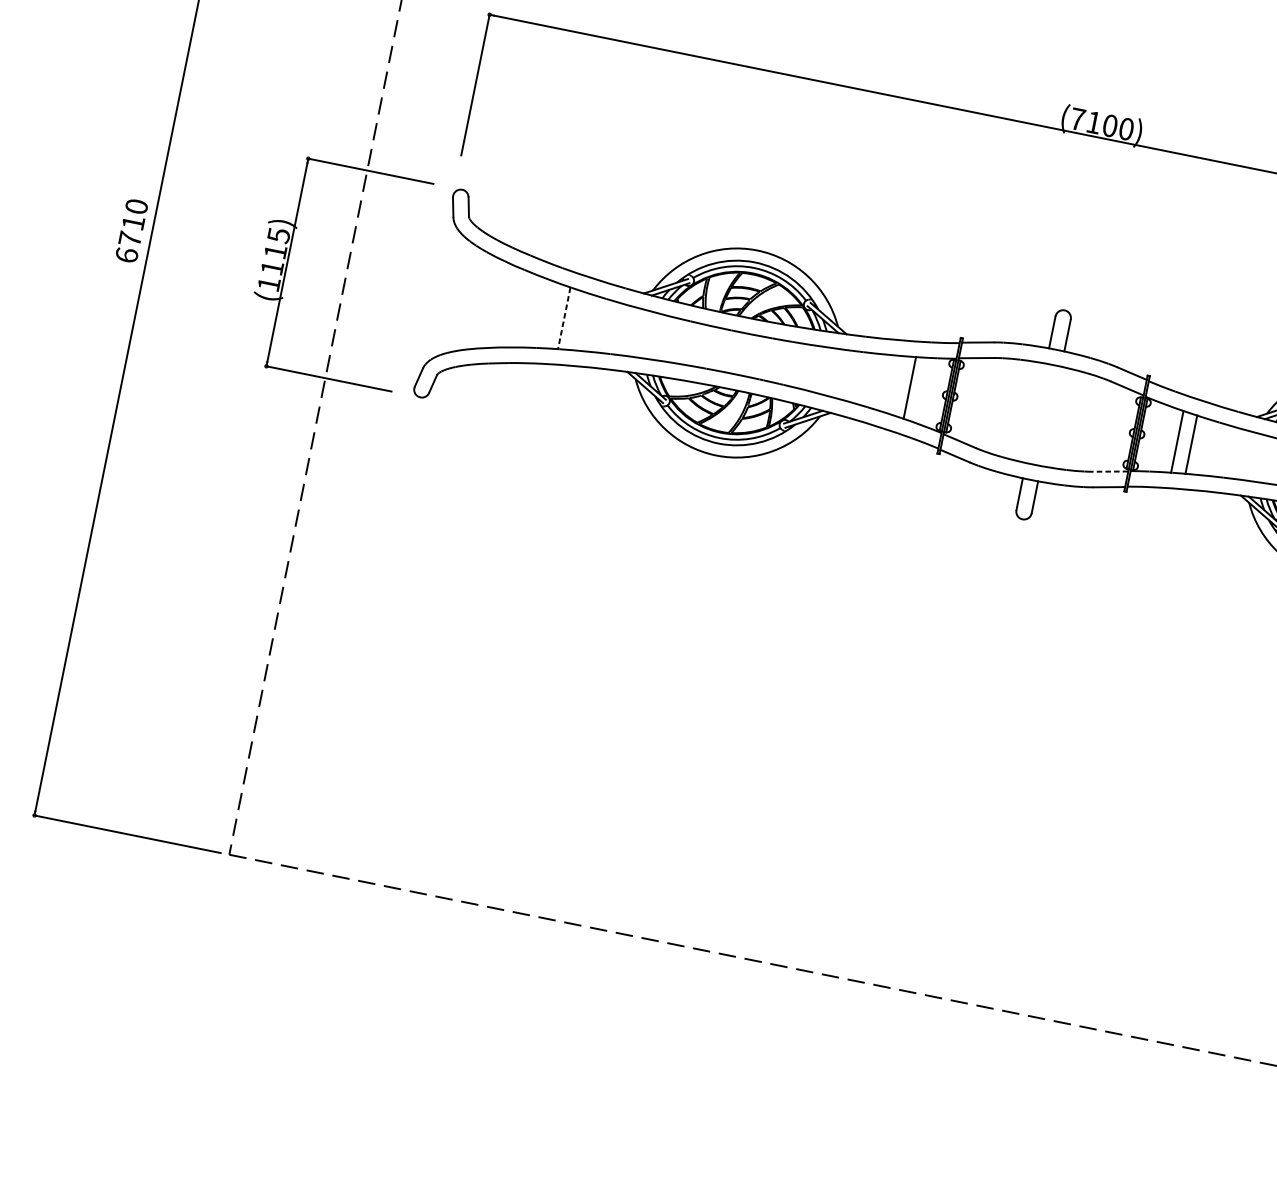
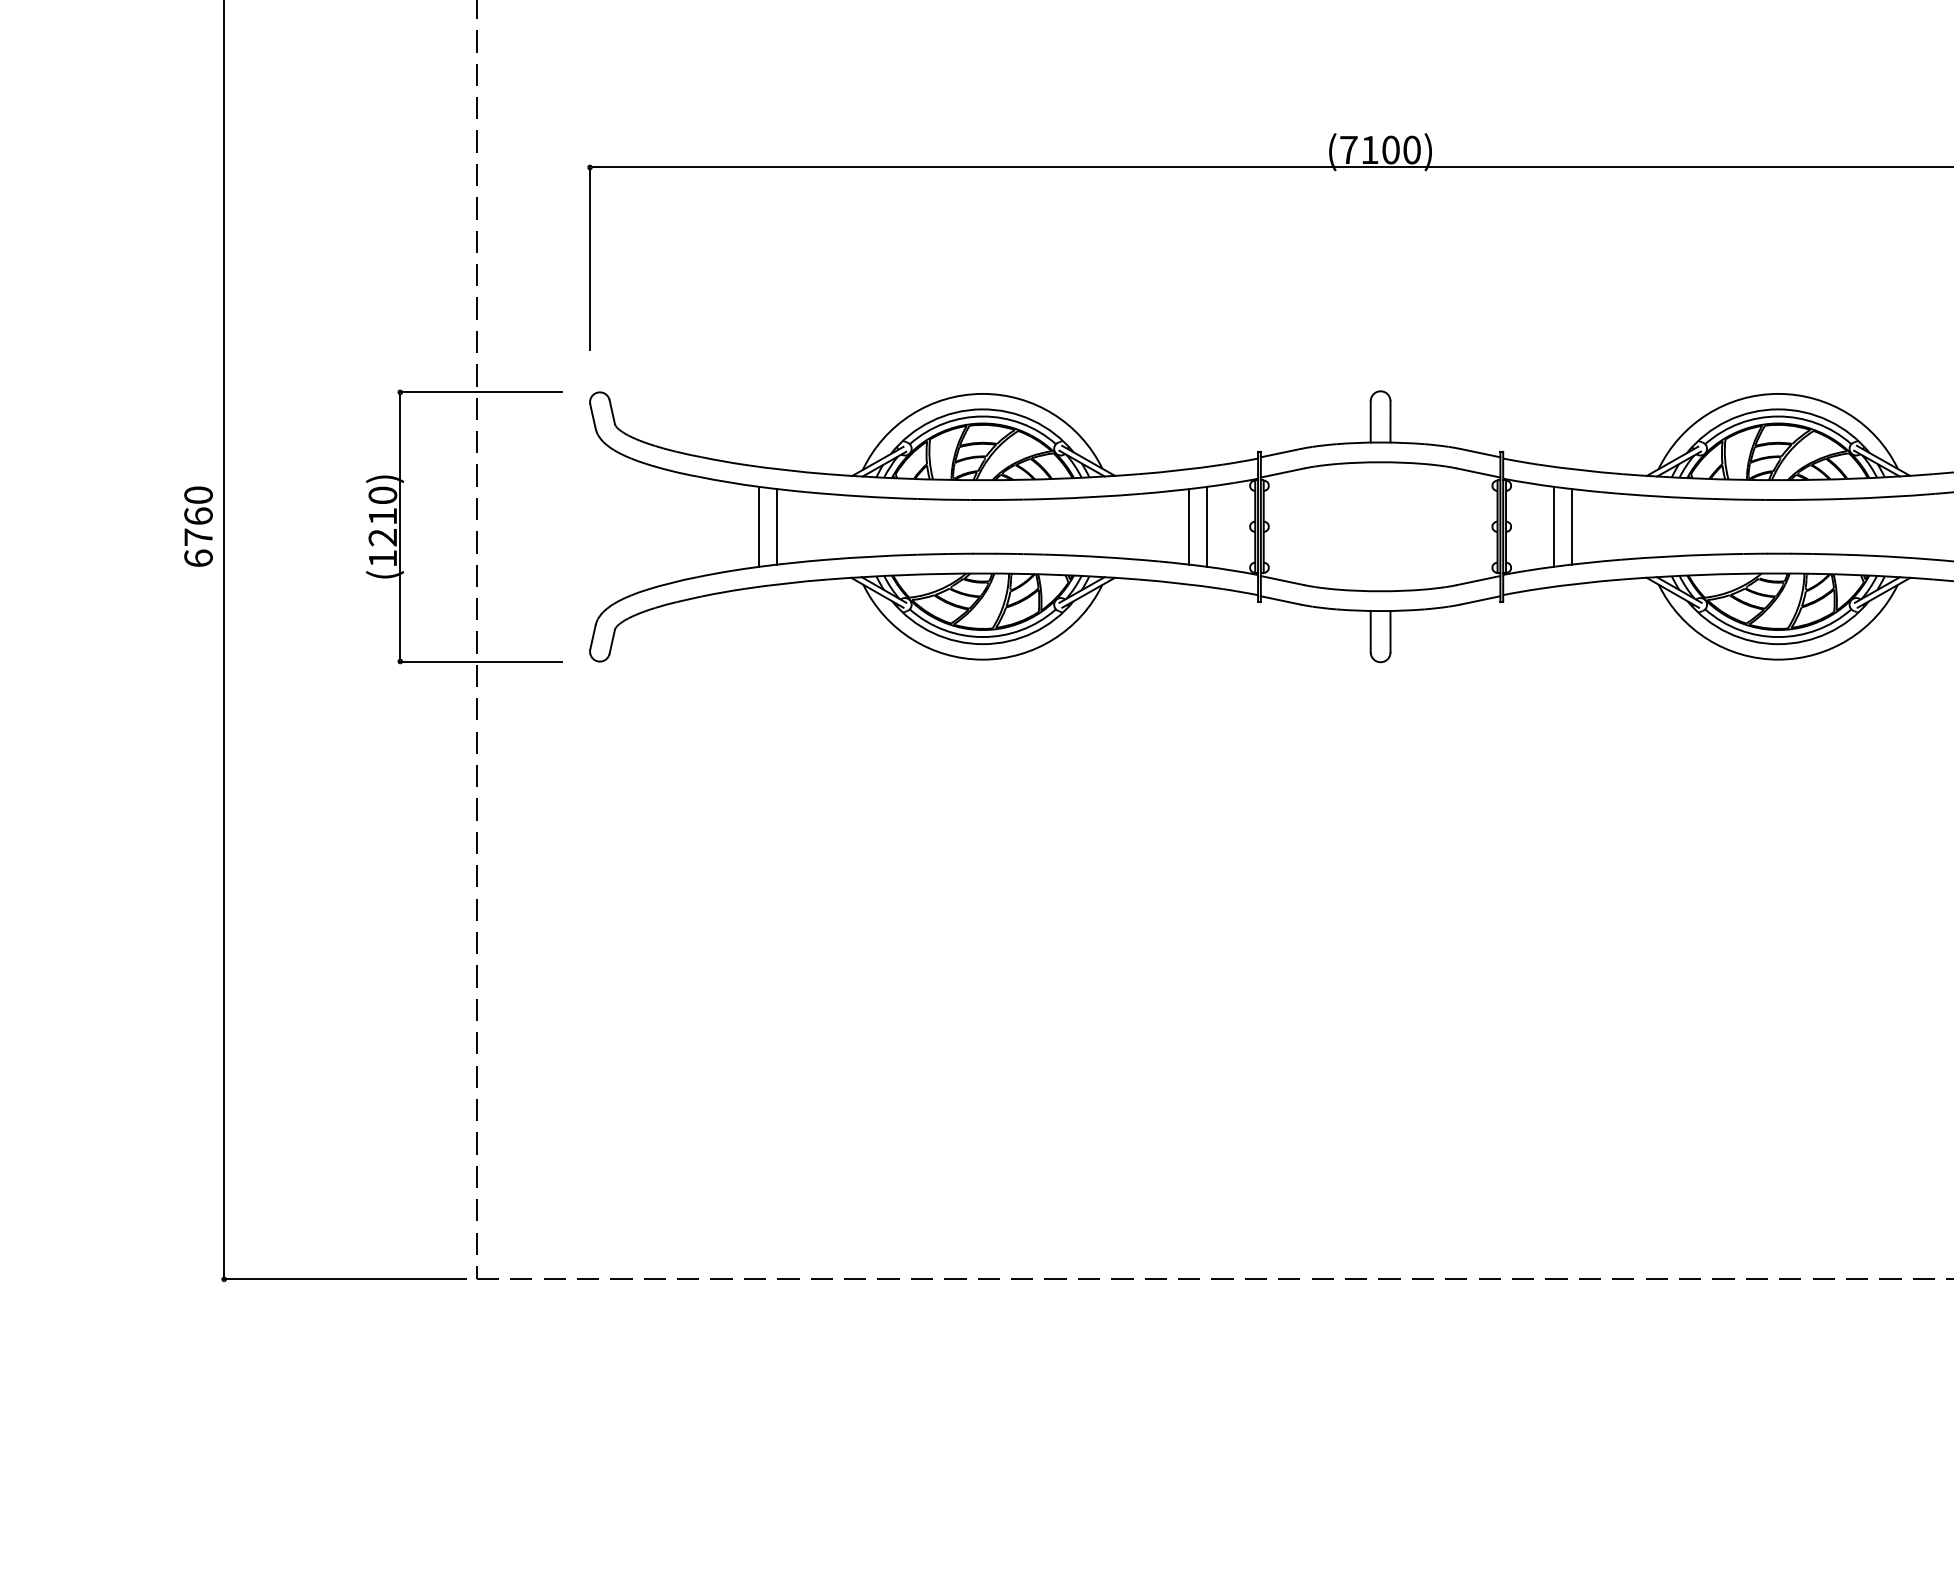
text: (133, 222) -> (198, 515), 6710 -> 6760
text: (275, 251) -> (382, 516), (1115) -> (1210)
line: (564, 318) -> (759, 526), dashed -> solid
line: (578, 320) -> (777, 526), added
line: (896, 384) -> (1189, 526), added
line: (1110, 471) -> (1478, 580), dashed -> solid

